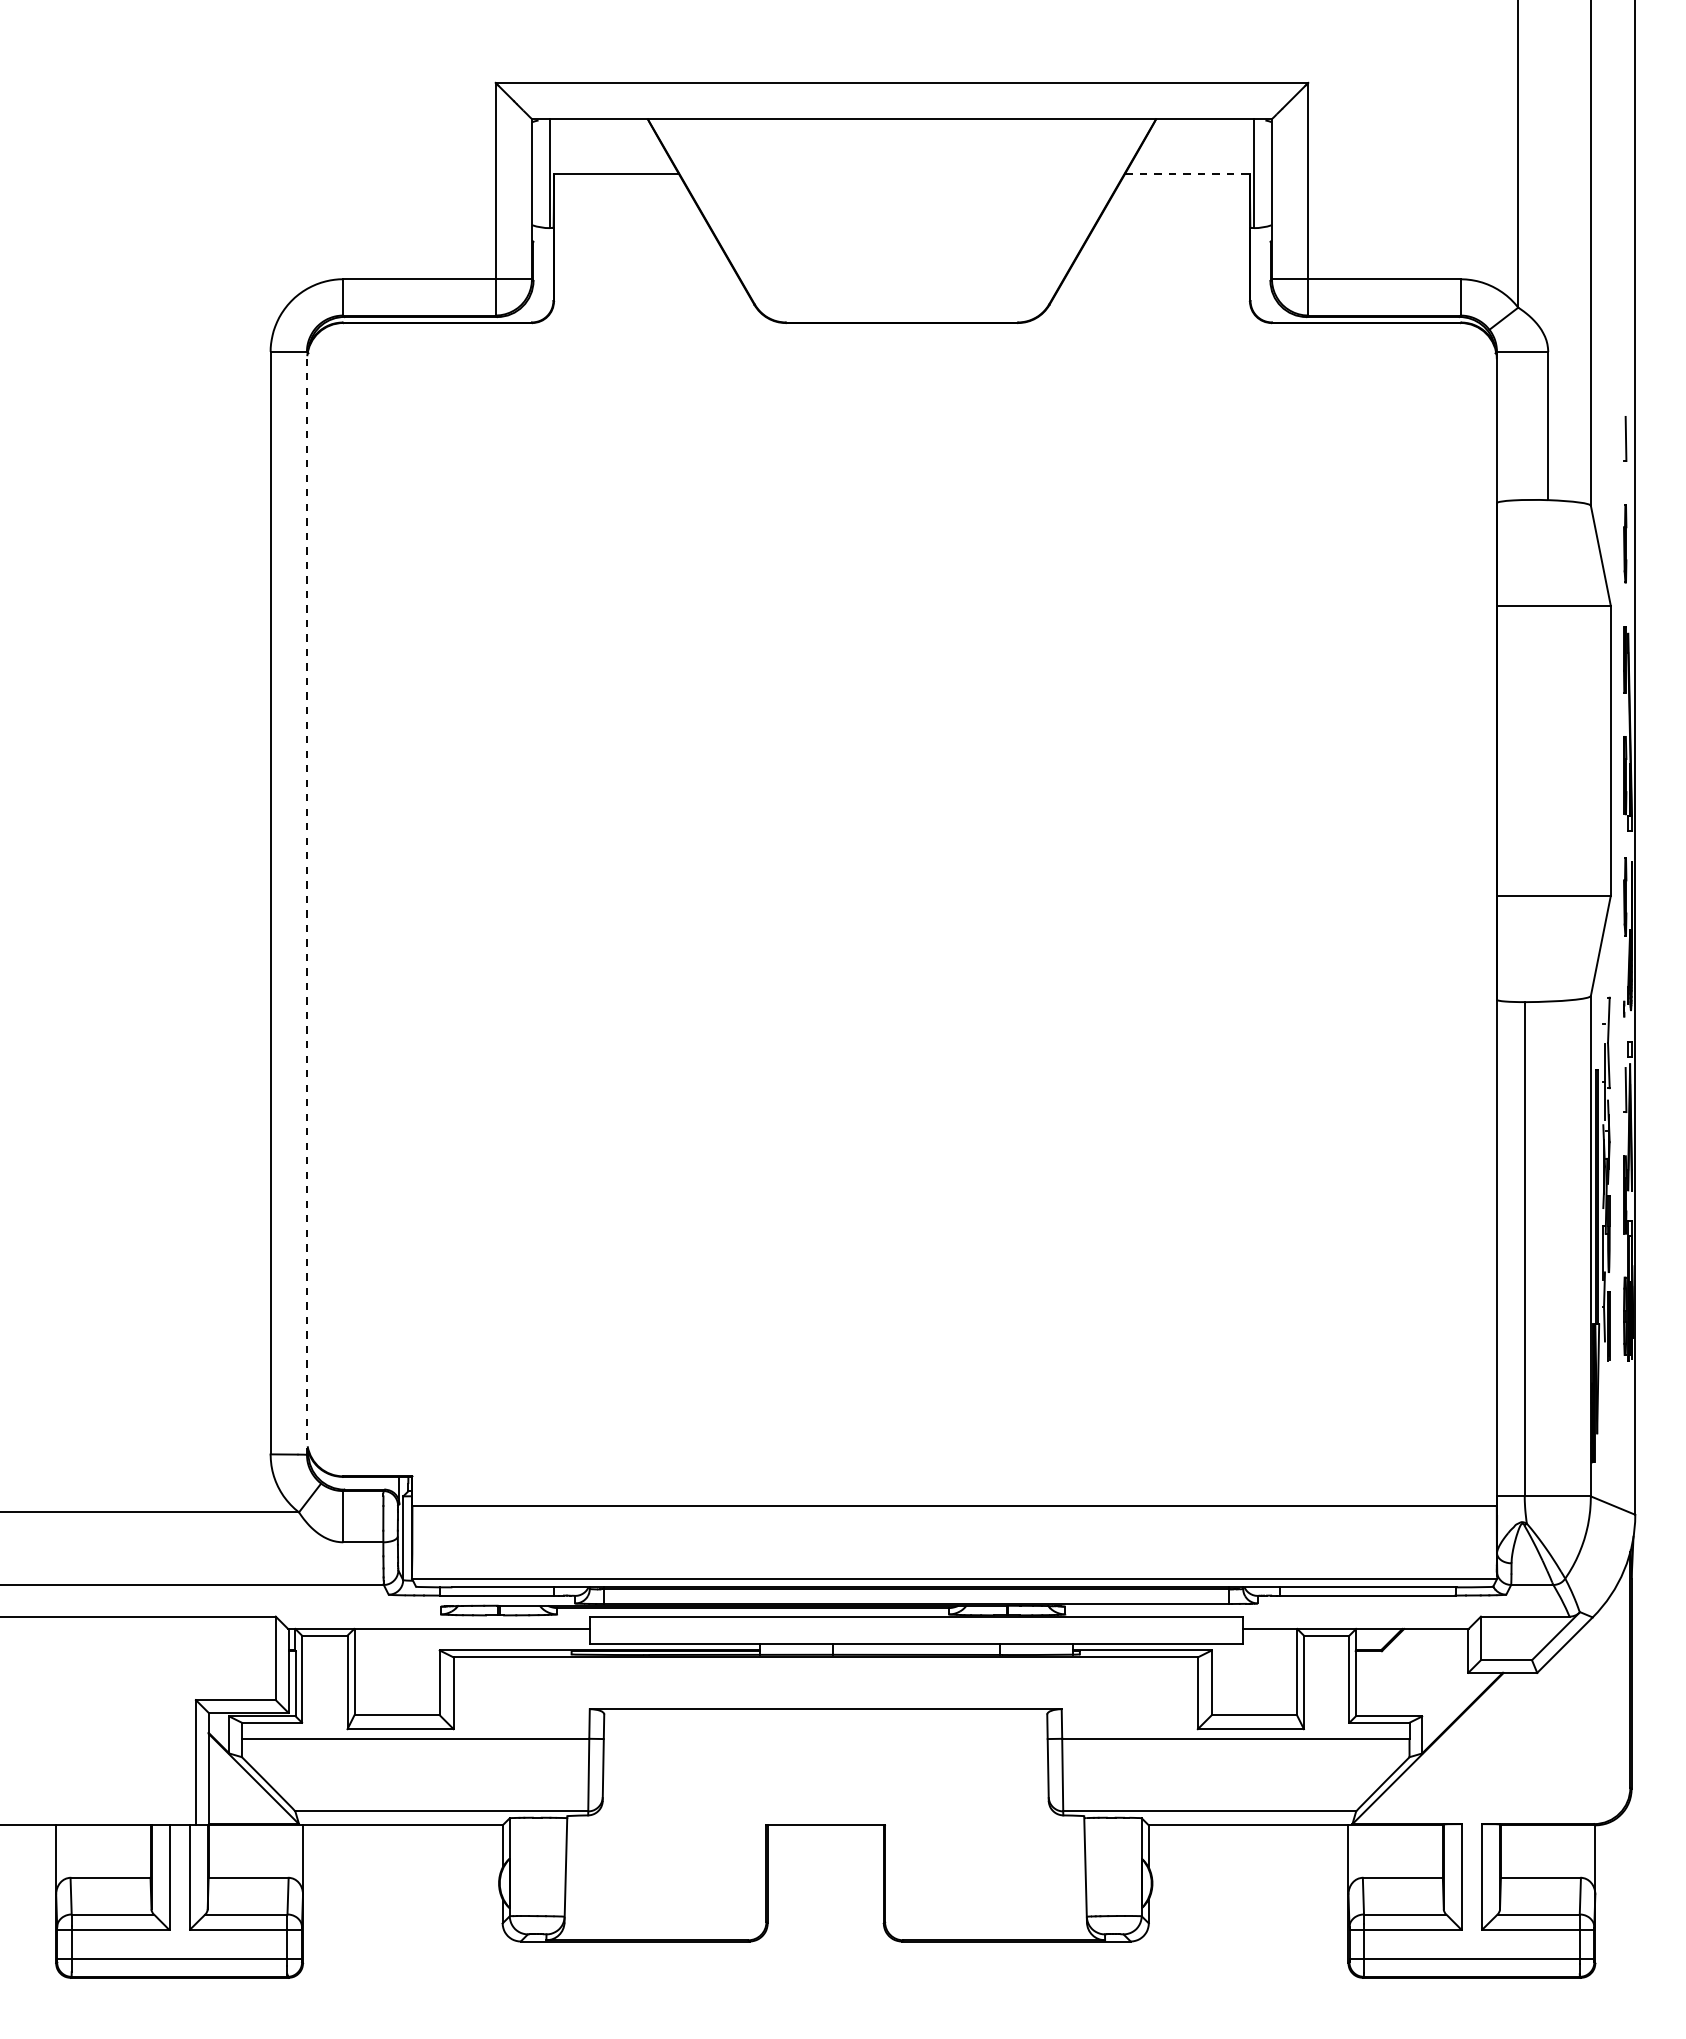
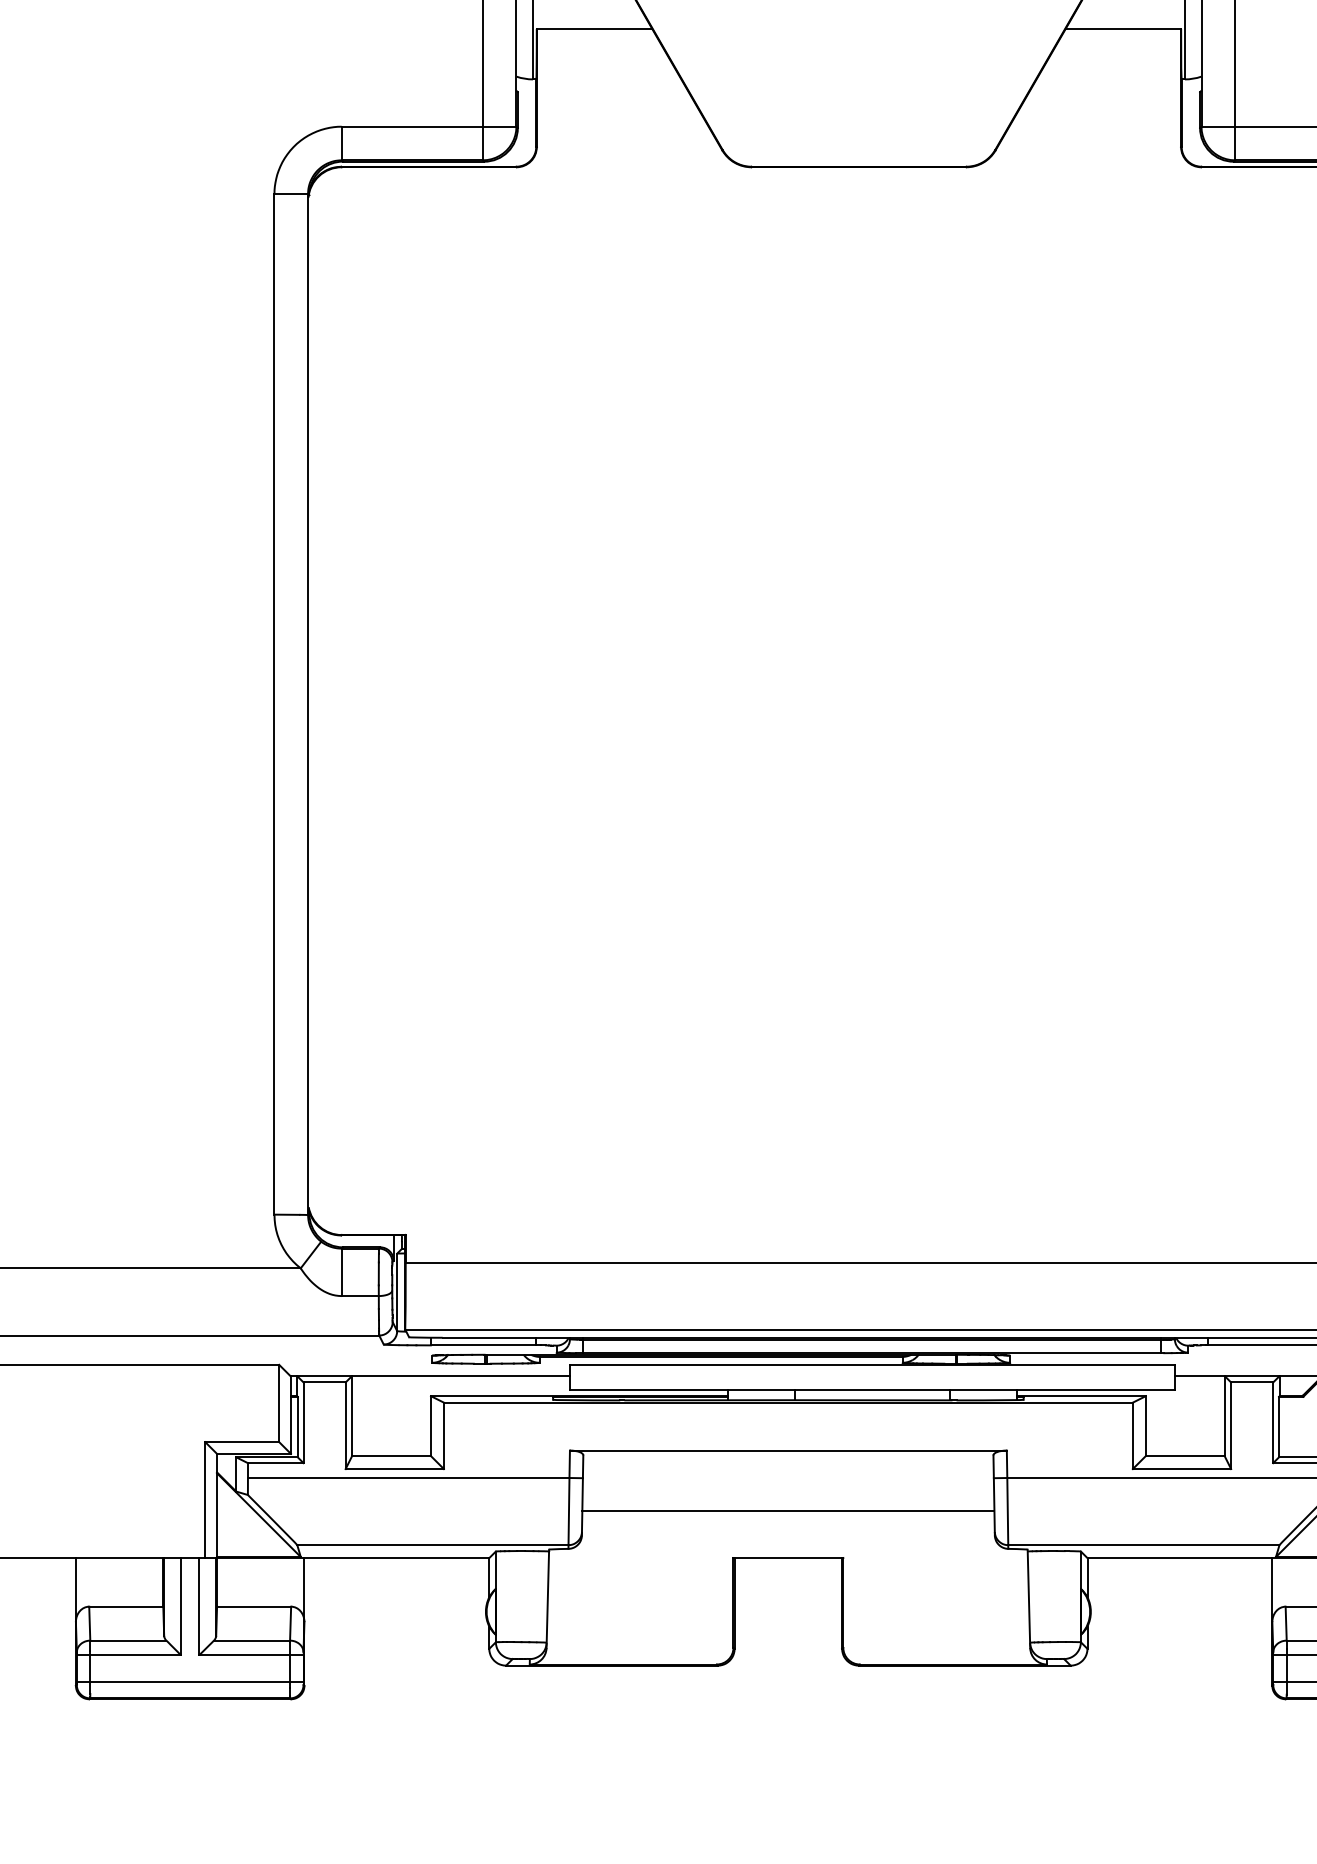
line: (1188, 173) -> (1124, 28), dashed -> solid
line: (306, 902) -> (307, 703), dashed -> solid
line: (825, 1774) -> (788, 1511), added

